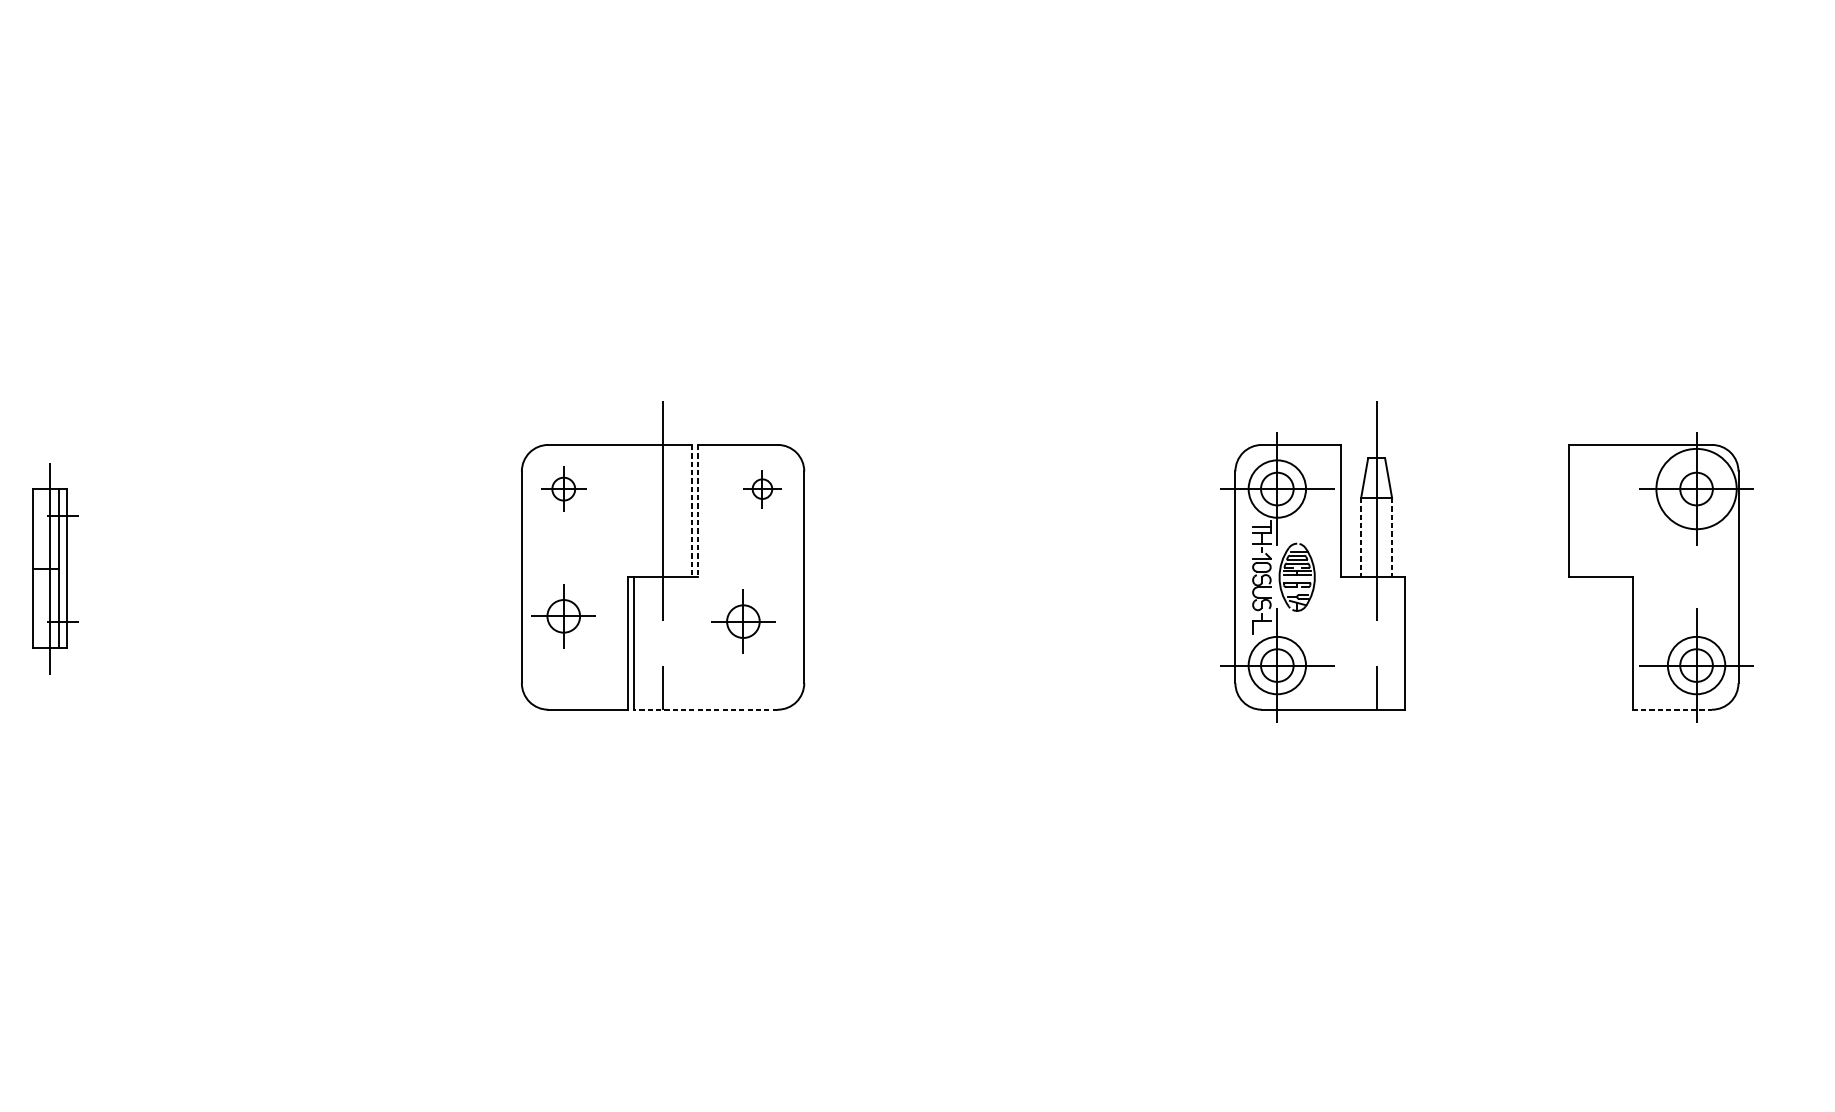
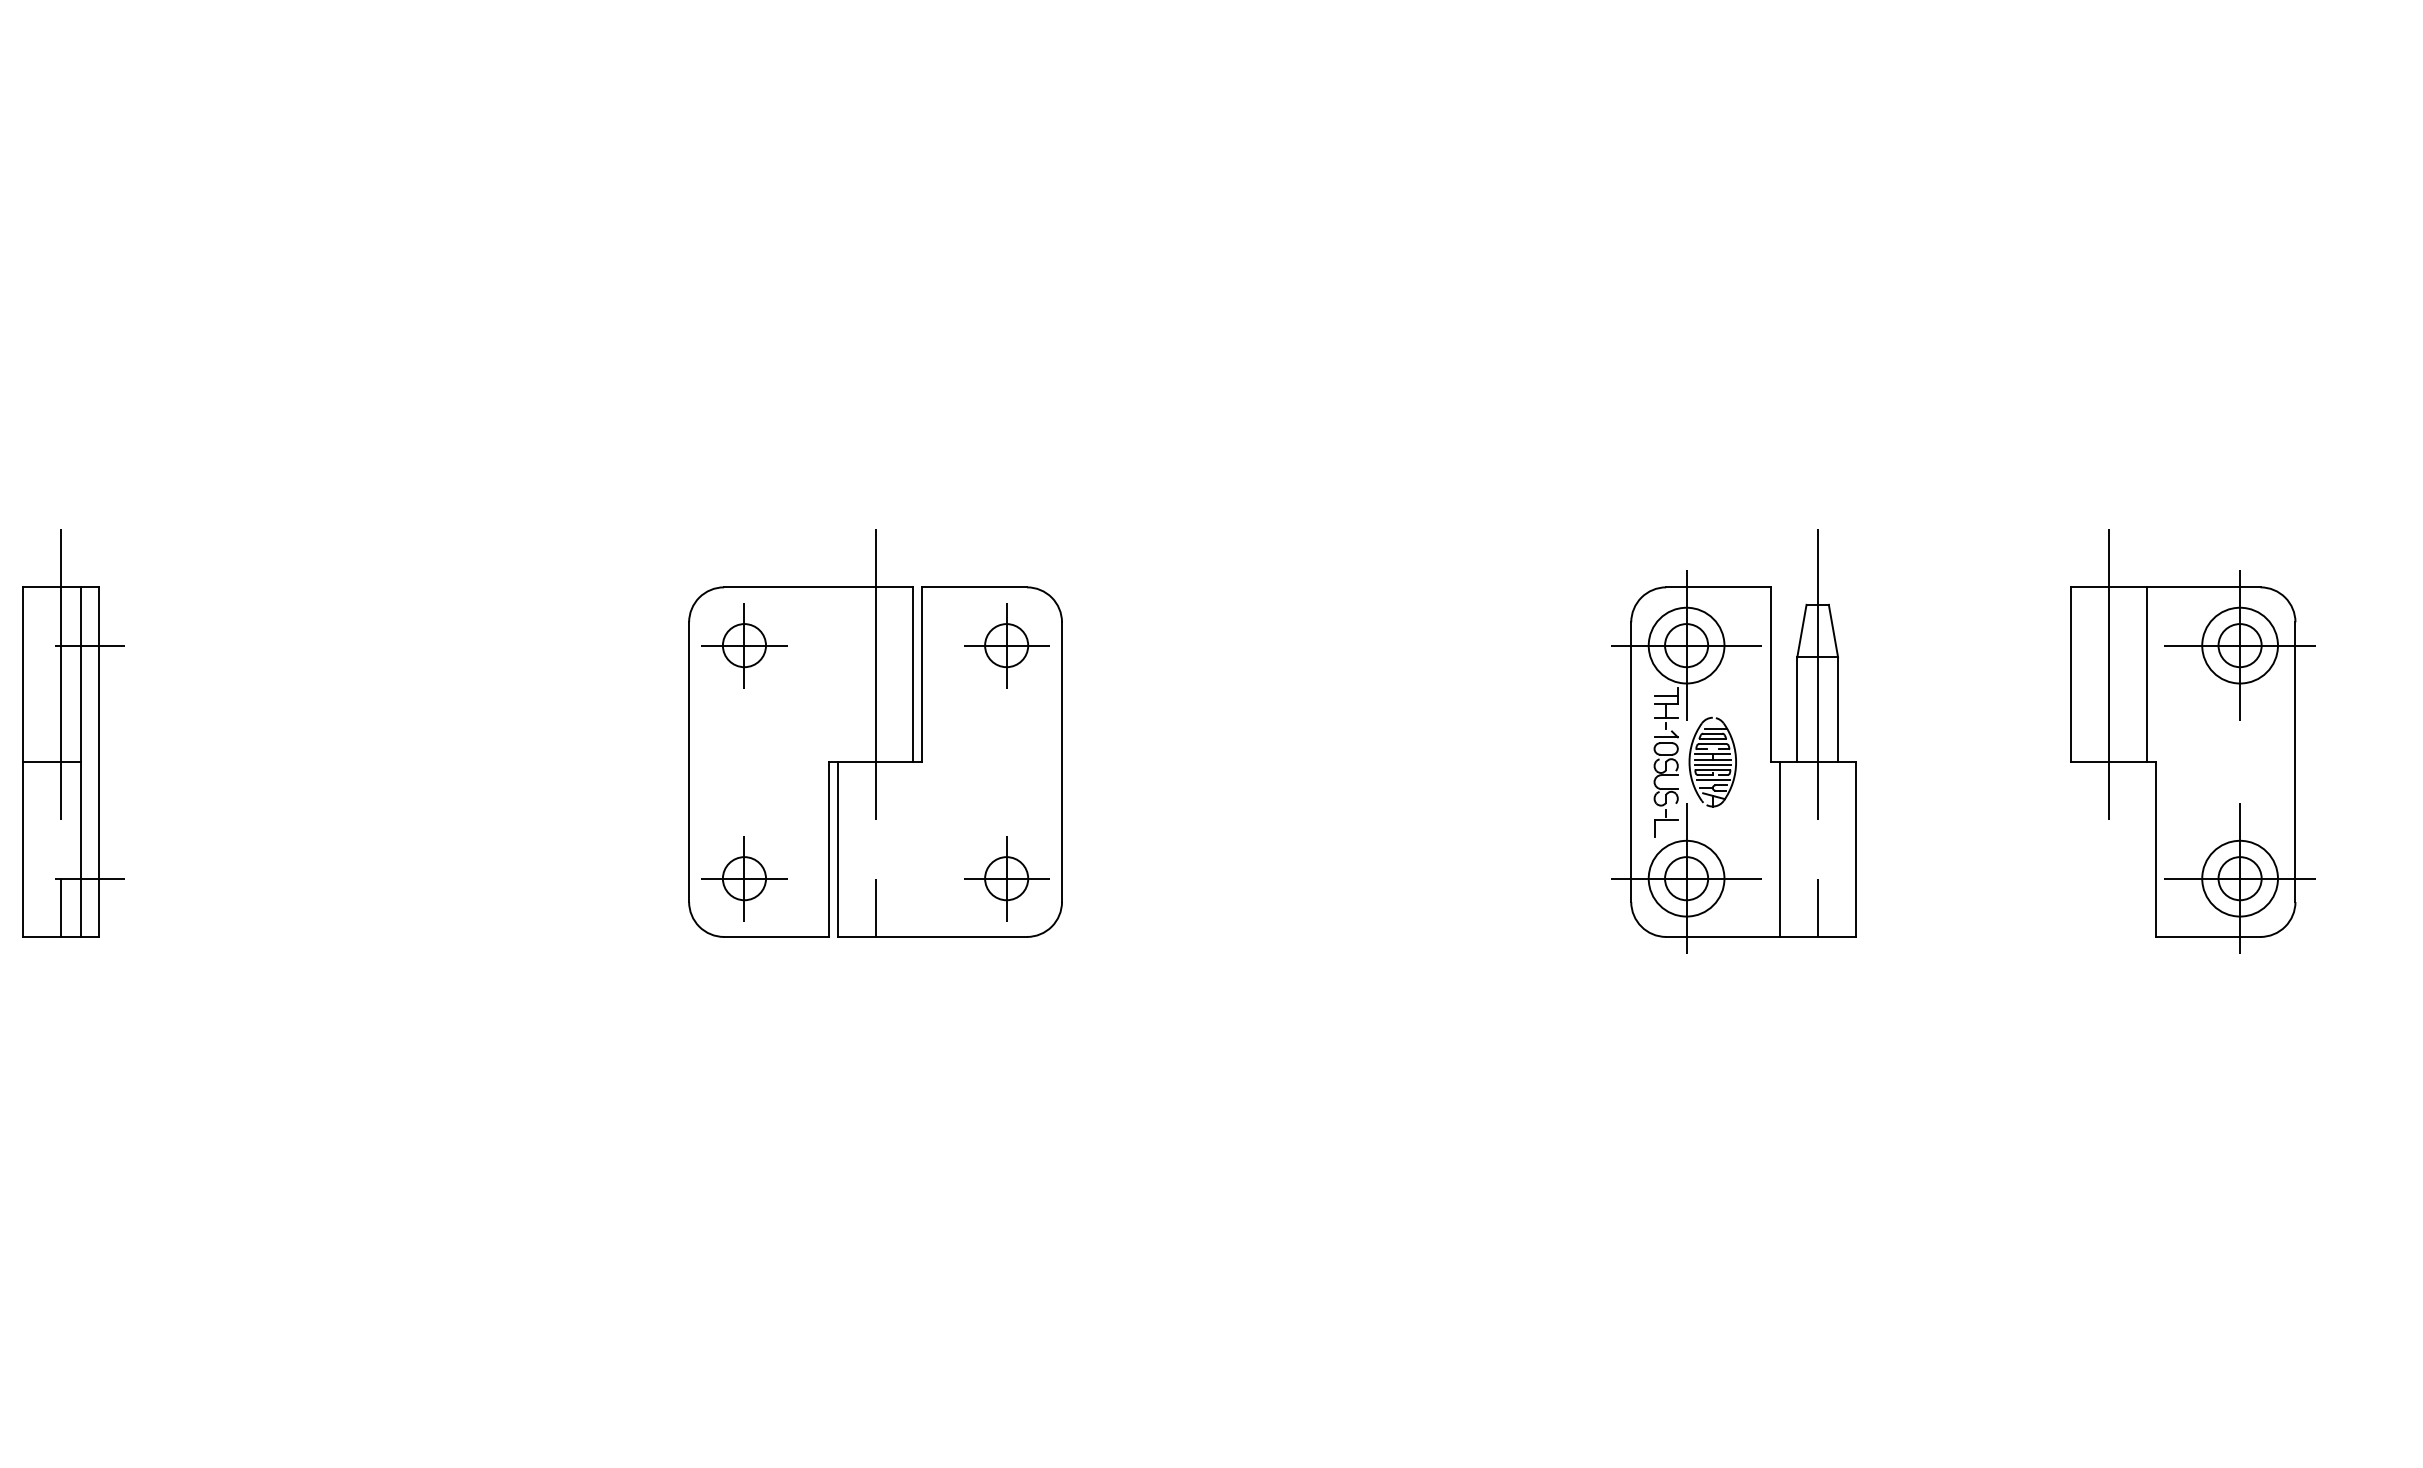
part: (563, 488) -> (744, 645), size x1.43
part: (762, 488) -> (1006, 645), size x1.67
circle: (1696, 488) -> (2239, 645), size x0.71
line: (1597, 510) -> (2109, 674), added
line: (1625, 510) -> (2146, 674), added
line: (691, 511) -> (913, 675), dashed -> solid
line: (698, 511) -> (922, 675), dashed -> solid
line: (1361, 538) -> (1797, 710), dashed -> solid
line: (1392, 538) -> (1838, 710), dashed -> solid
part: (55, 555) -> (73, 733), size x1.67
line: (1296, 579) -> (1712, 764), added
line: (1297, 591) -> (1713, 780), added
part: (563, 616) -> (744, 878), moved
part: (743, 621) -> (1006, 878), moved
line: (1347, 643) -> (1779, 849), added
line: (706, 709) -> (932, 936), dashed -> solid
line: (1672, 709) -> (2208, 936), dashed -> solid

